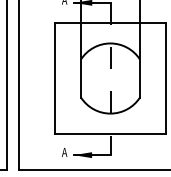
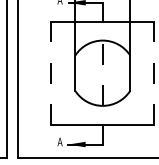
line: (165, 78) -> (153, 73), solid -> dashed
line: (55, 79) -> (51, 74), solid -> dashed

